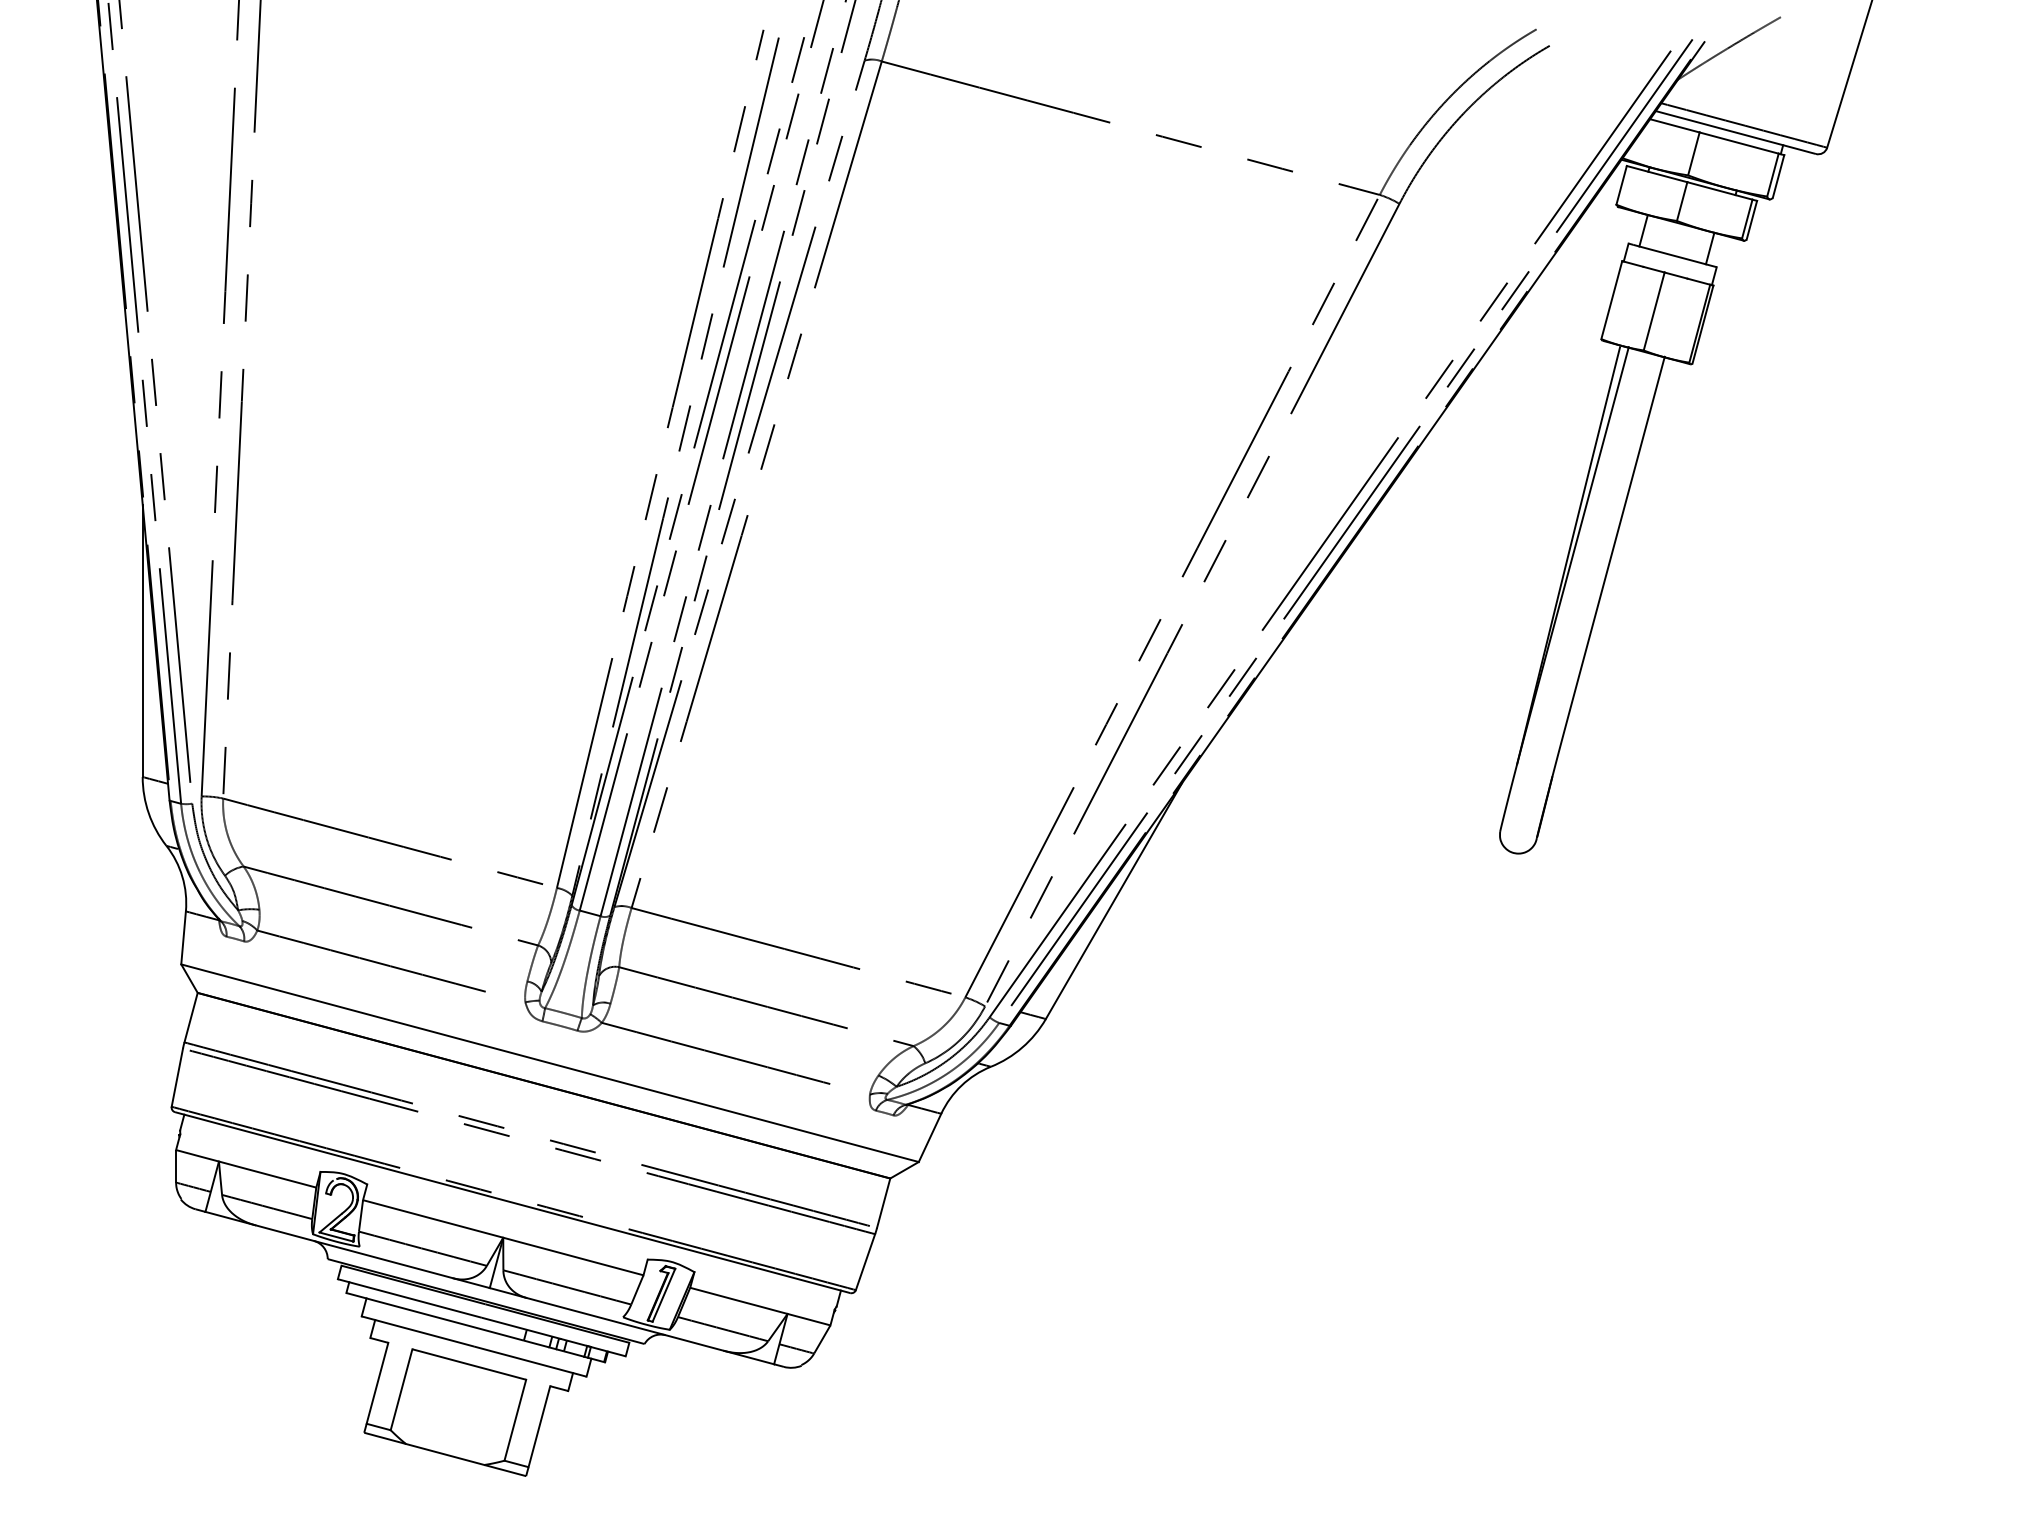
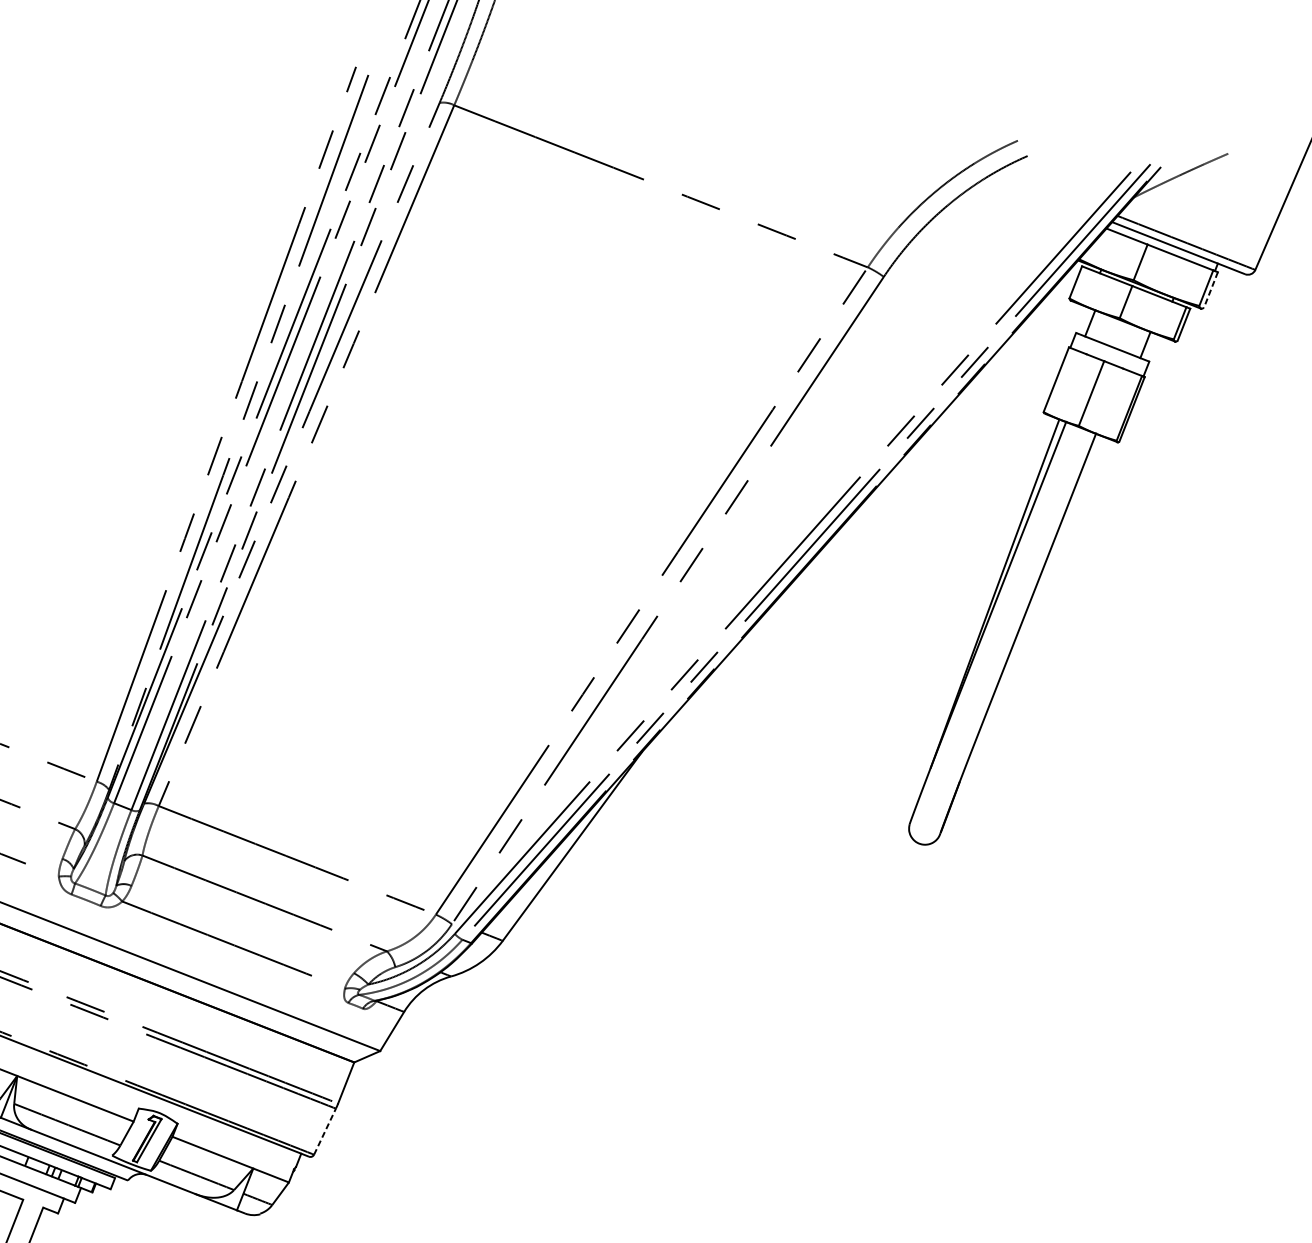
line: (1778, 177) -> (1210, 290), solid -> dashed
line: (865, 1262) -> (324, 1131), solid -> dashed

